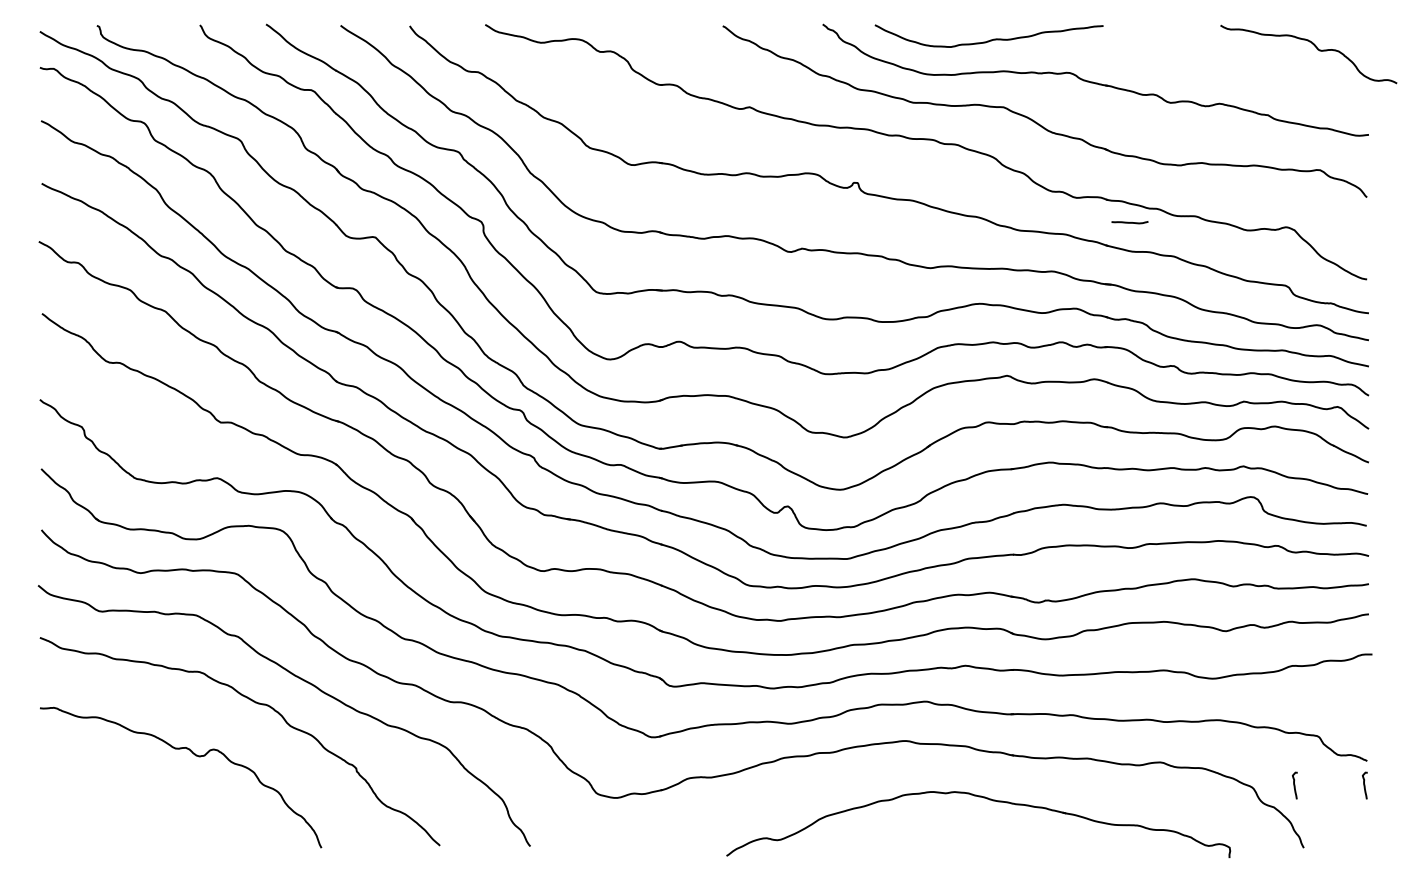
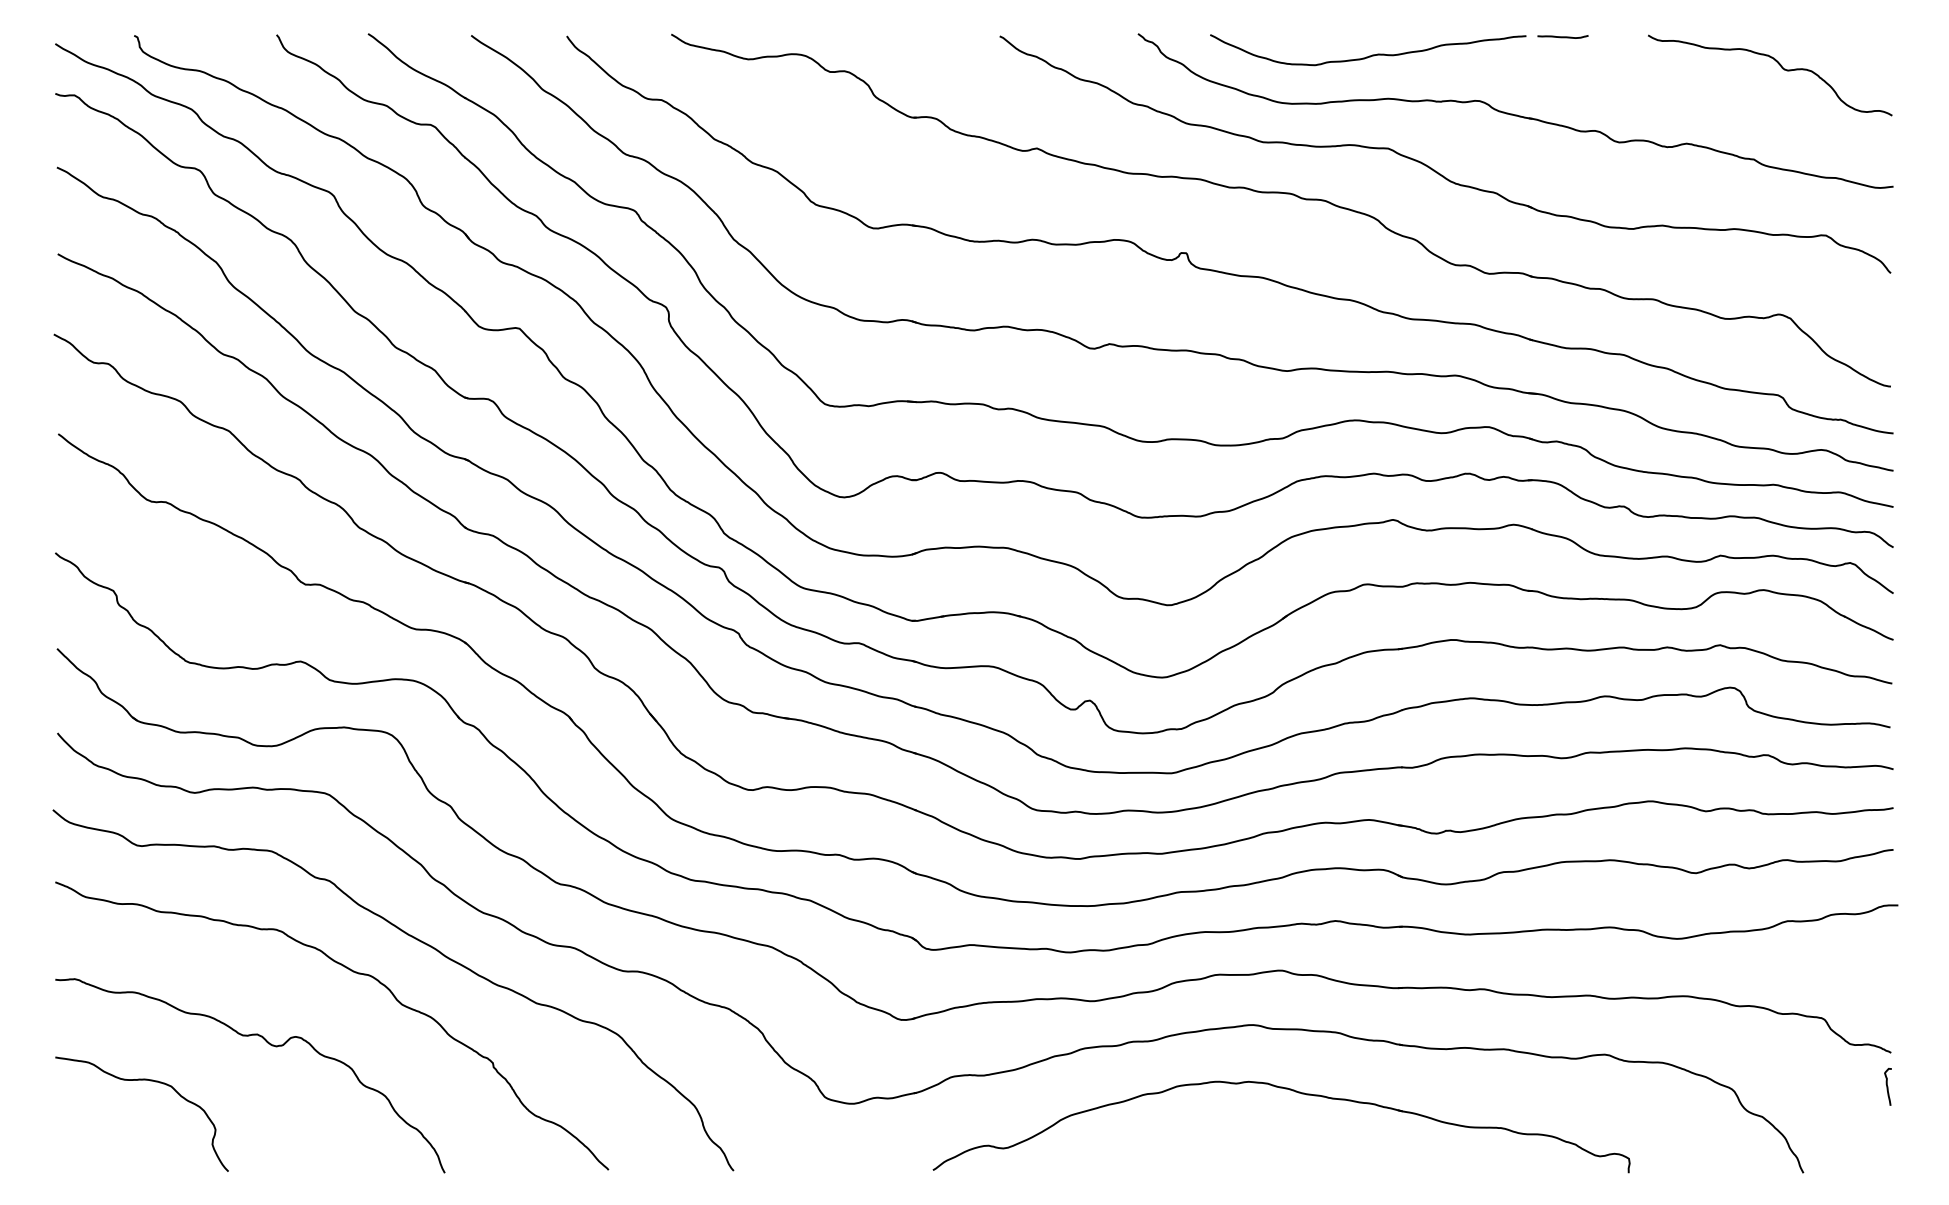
curve: (1315, 47) -> (1779, 65), moved
line: (1129, 222) -> (1562, 36), moved
curve: (102, 781) -> (141, 1081), added
curve: (1294, 785) -> (1790, 1086), removed
part: (989, 800) -> (1296, 1093), moved

